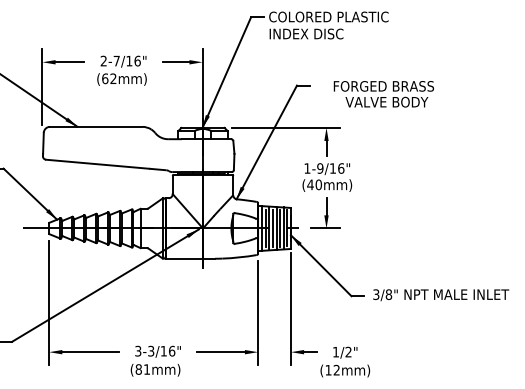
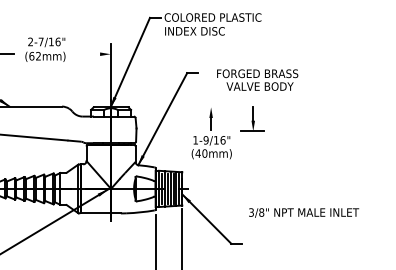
line: (175, 62) -> (88, 54), removed
text: (121, 70) -> (45, 49), moved
line: (285, 127) -> (177, 107), removed
part: (325, 212) -> (252, 118), moved
text: (441, 295) -> (304, 213), moved

